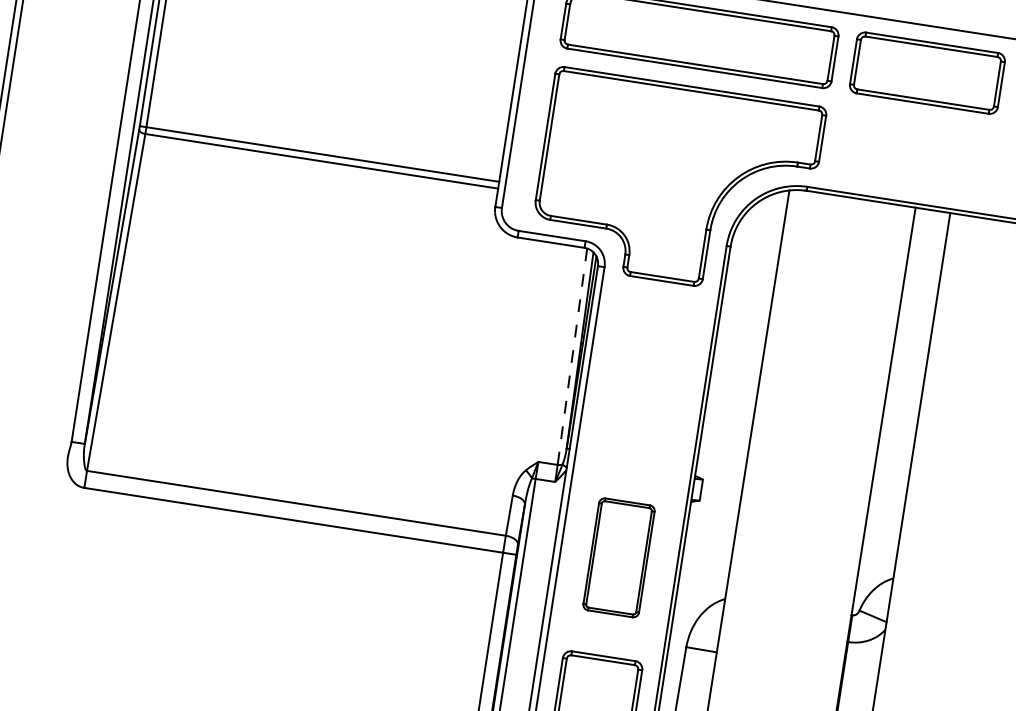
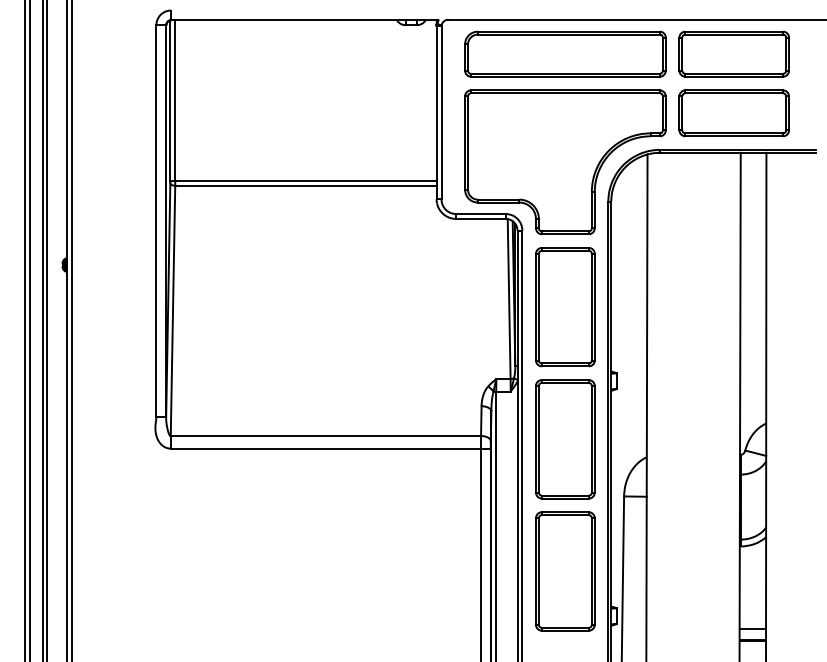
part: (914, 153) -> (733, 113), added
line: (572, 357) -> (509, 299), dashed -> solid
part: (646, 379) -> (565, 307), added
part: (619, 558) -> (565, 439), size x1.43

